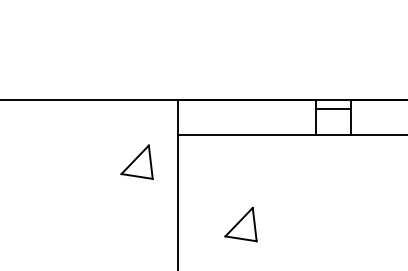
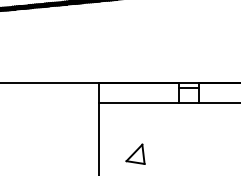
part: (136, 160) -> (75, 117), removed

